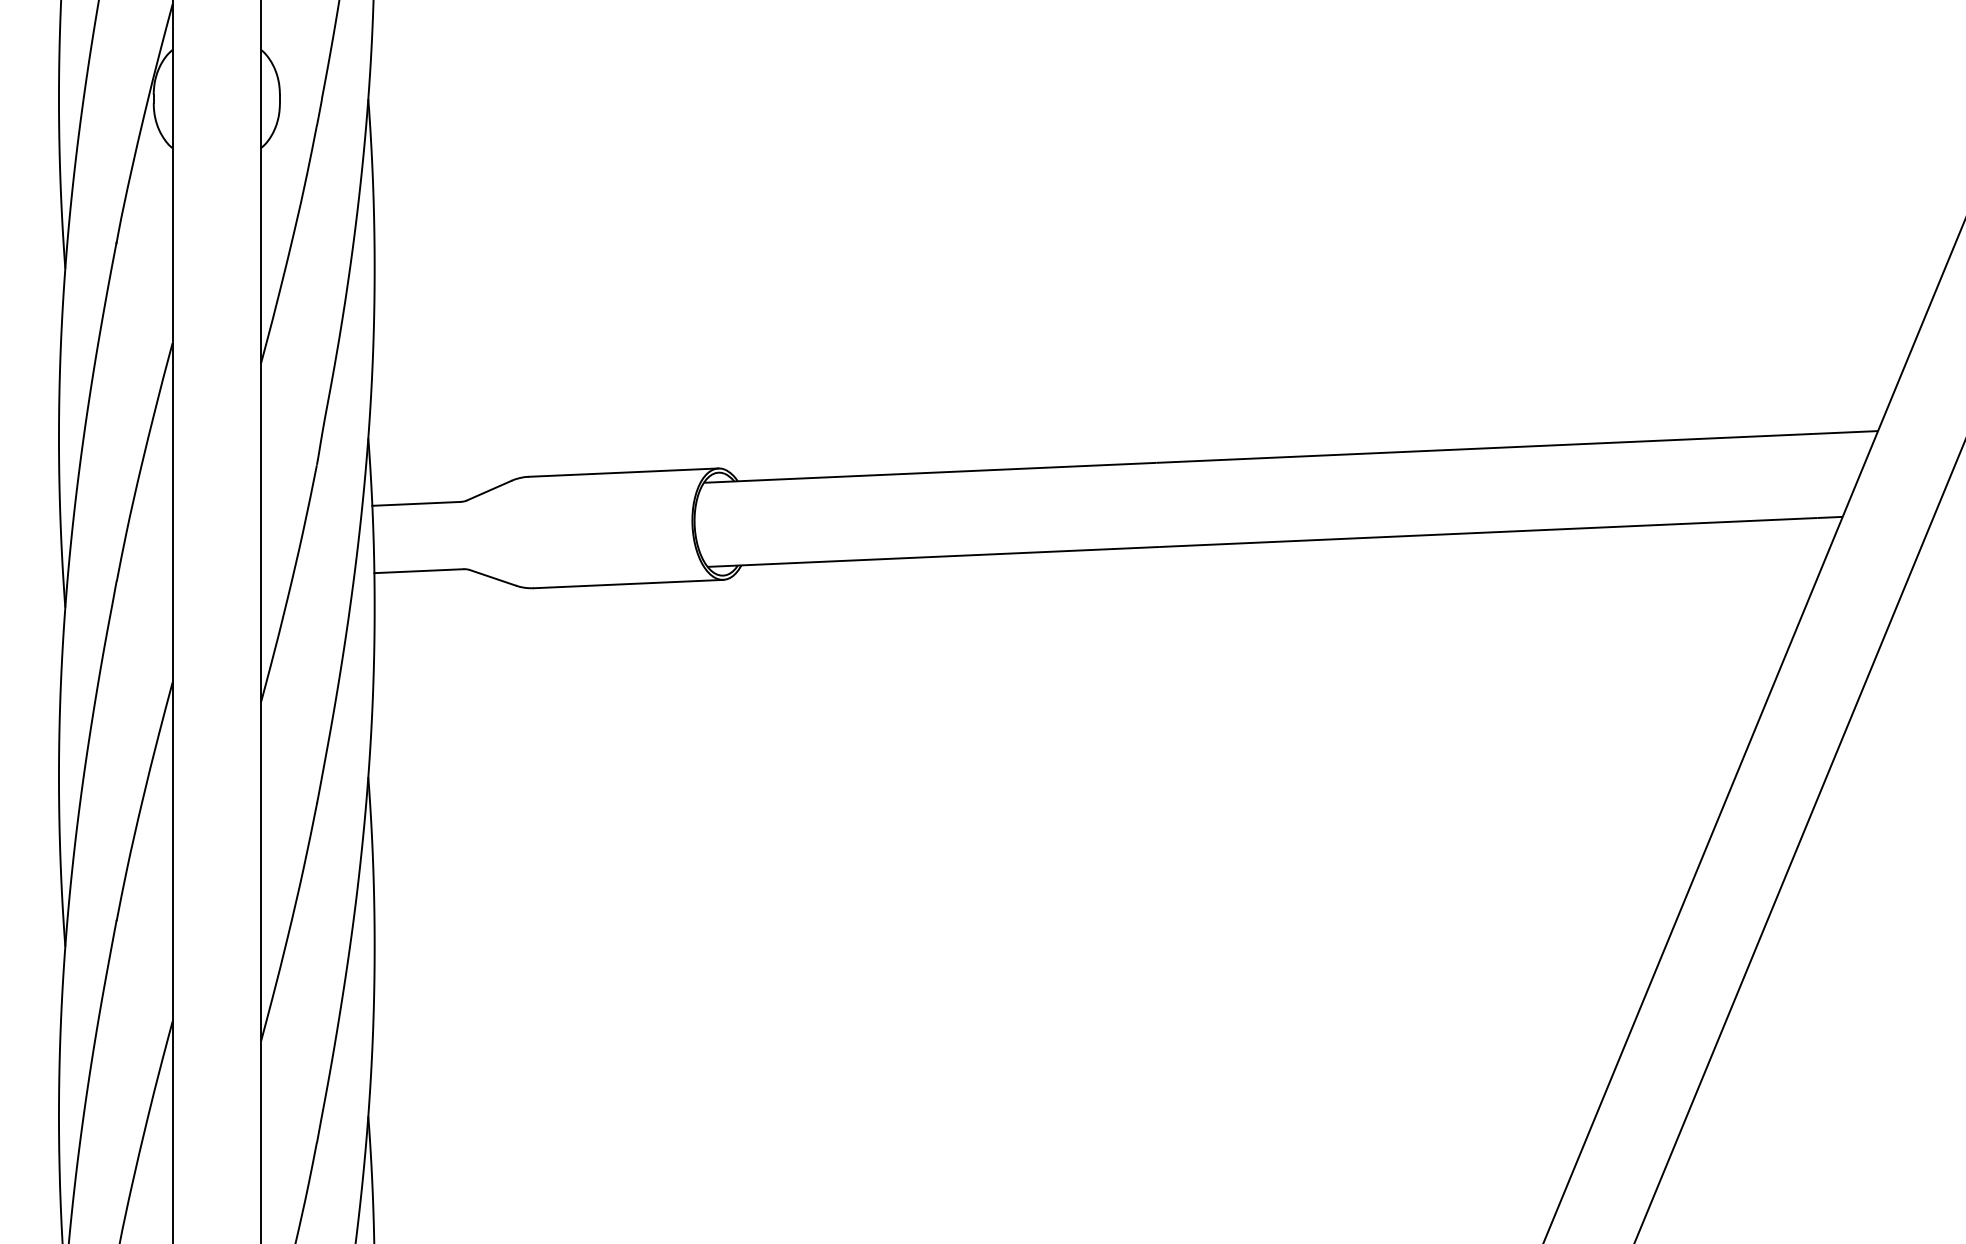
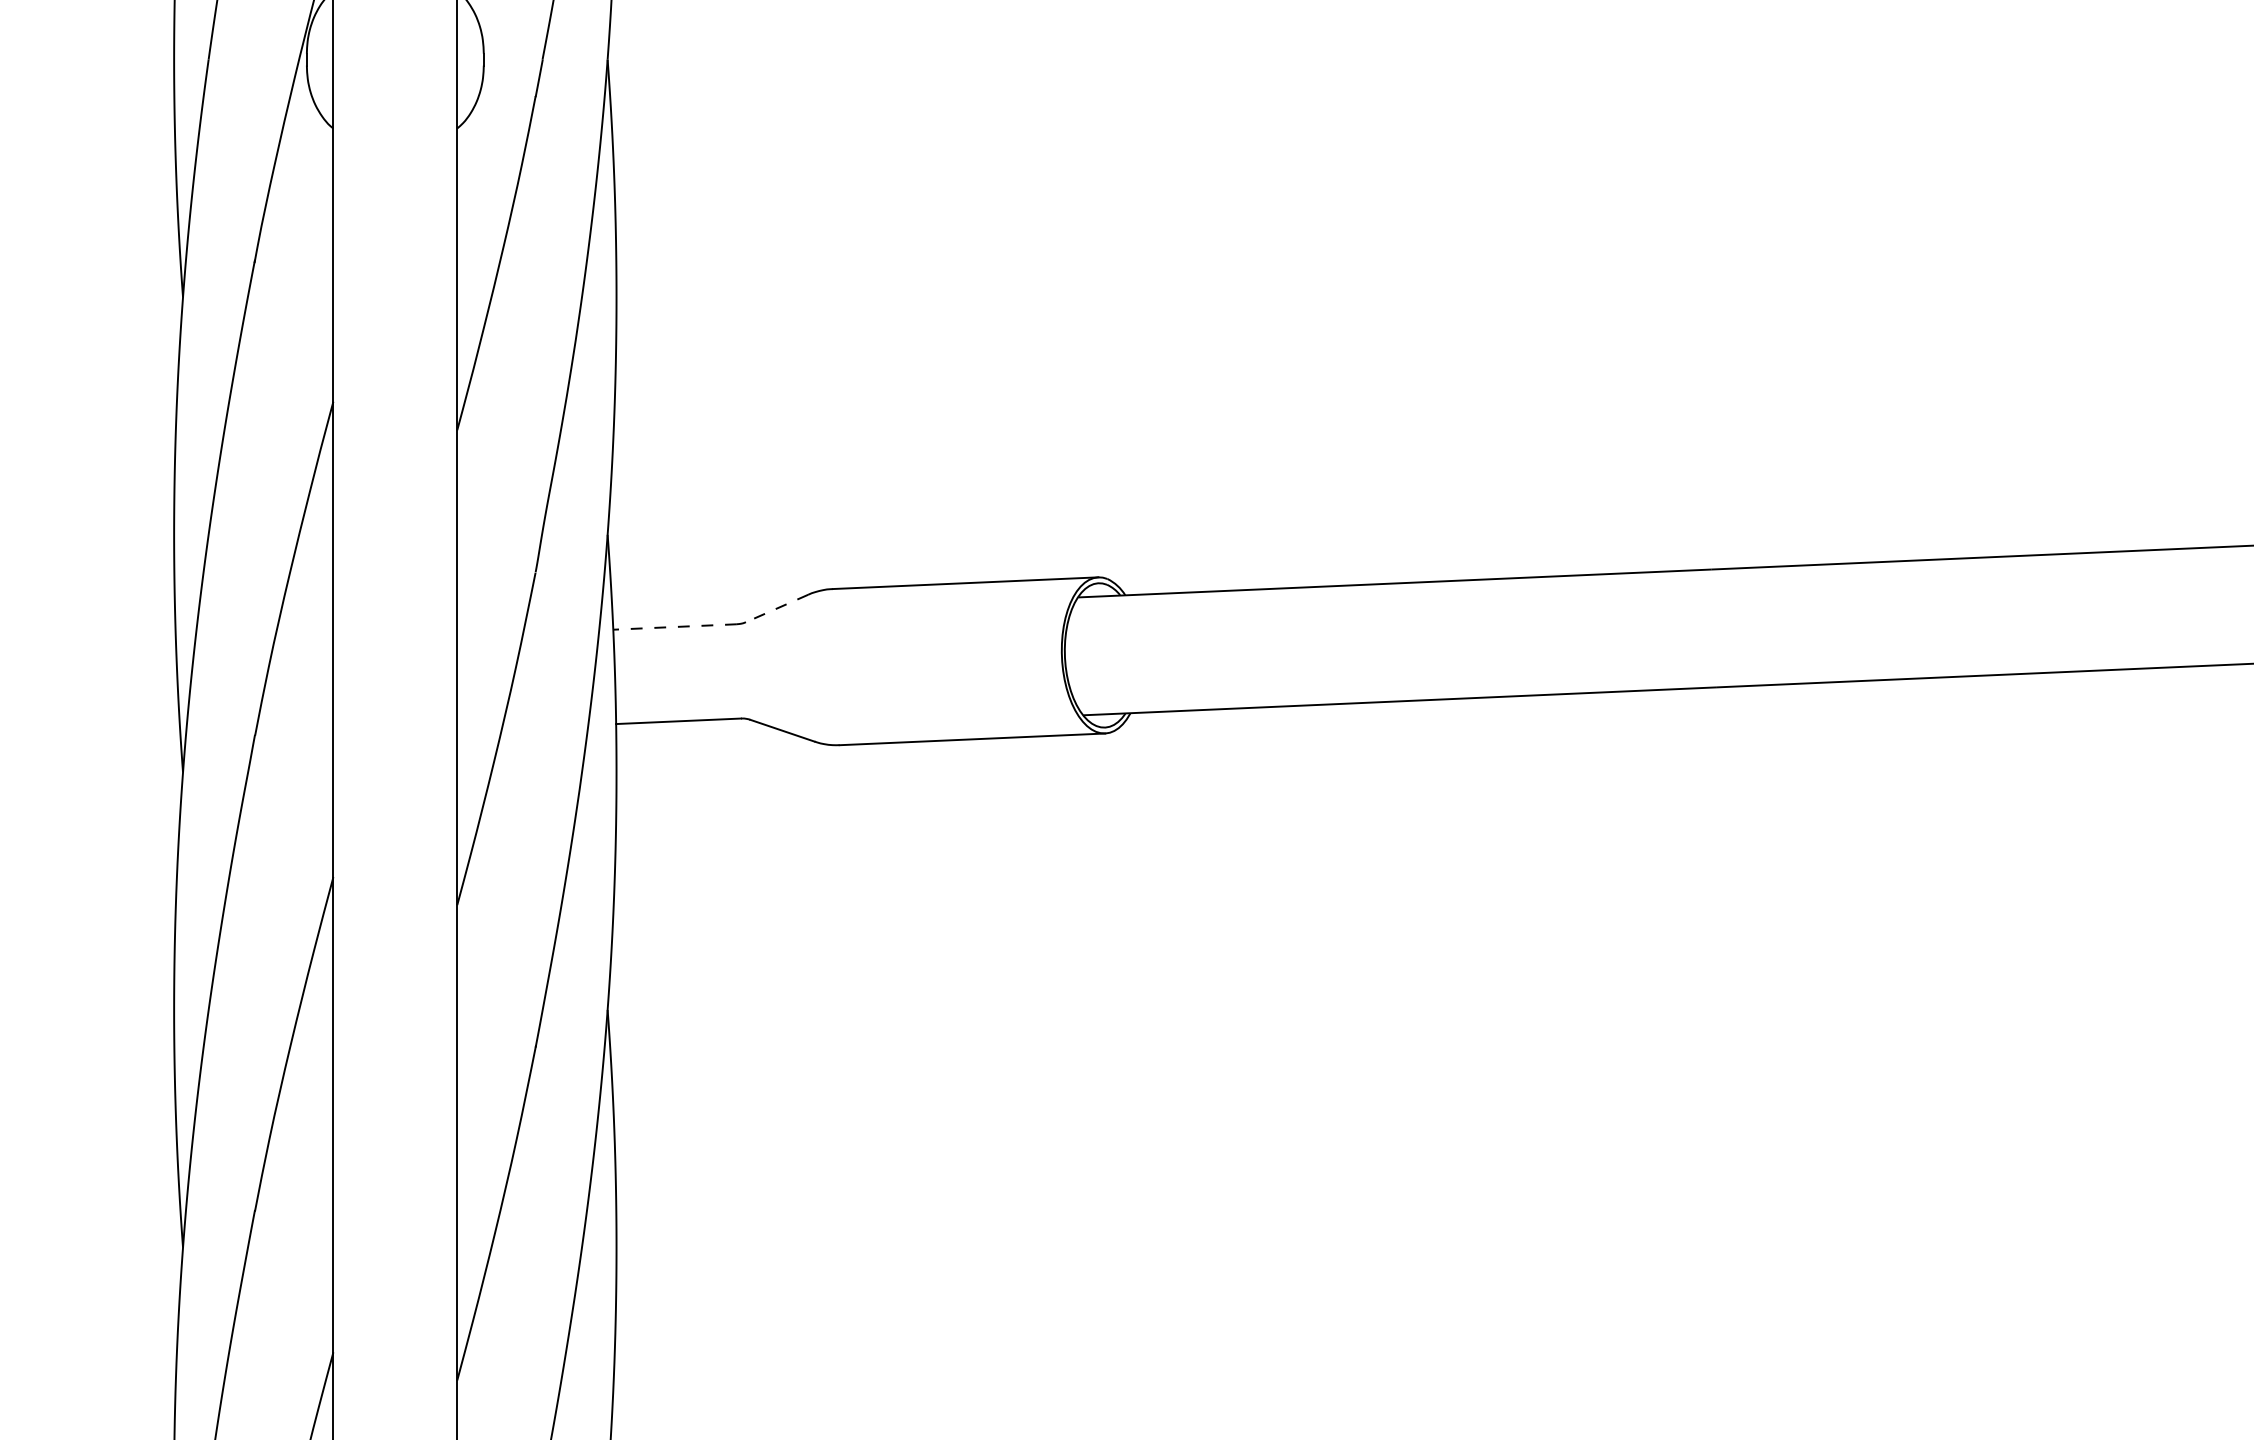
line: (488, 490) -> (776, 608), solid -> dashed
line: (415, 503) -> (673, 626), solid -> dashed

